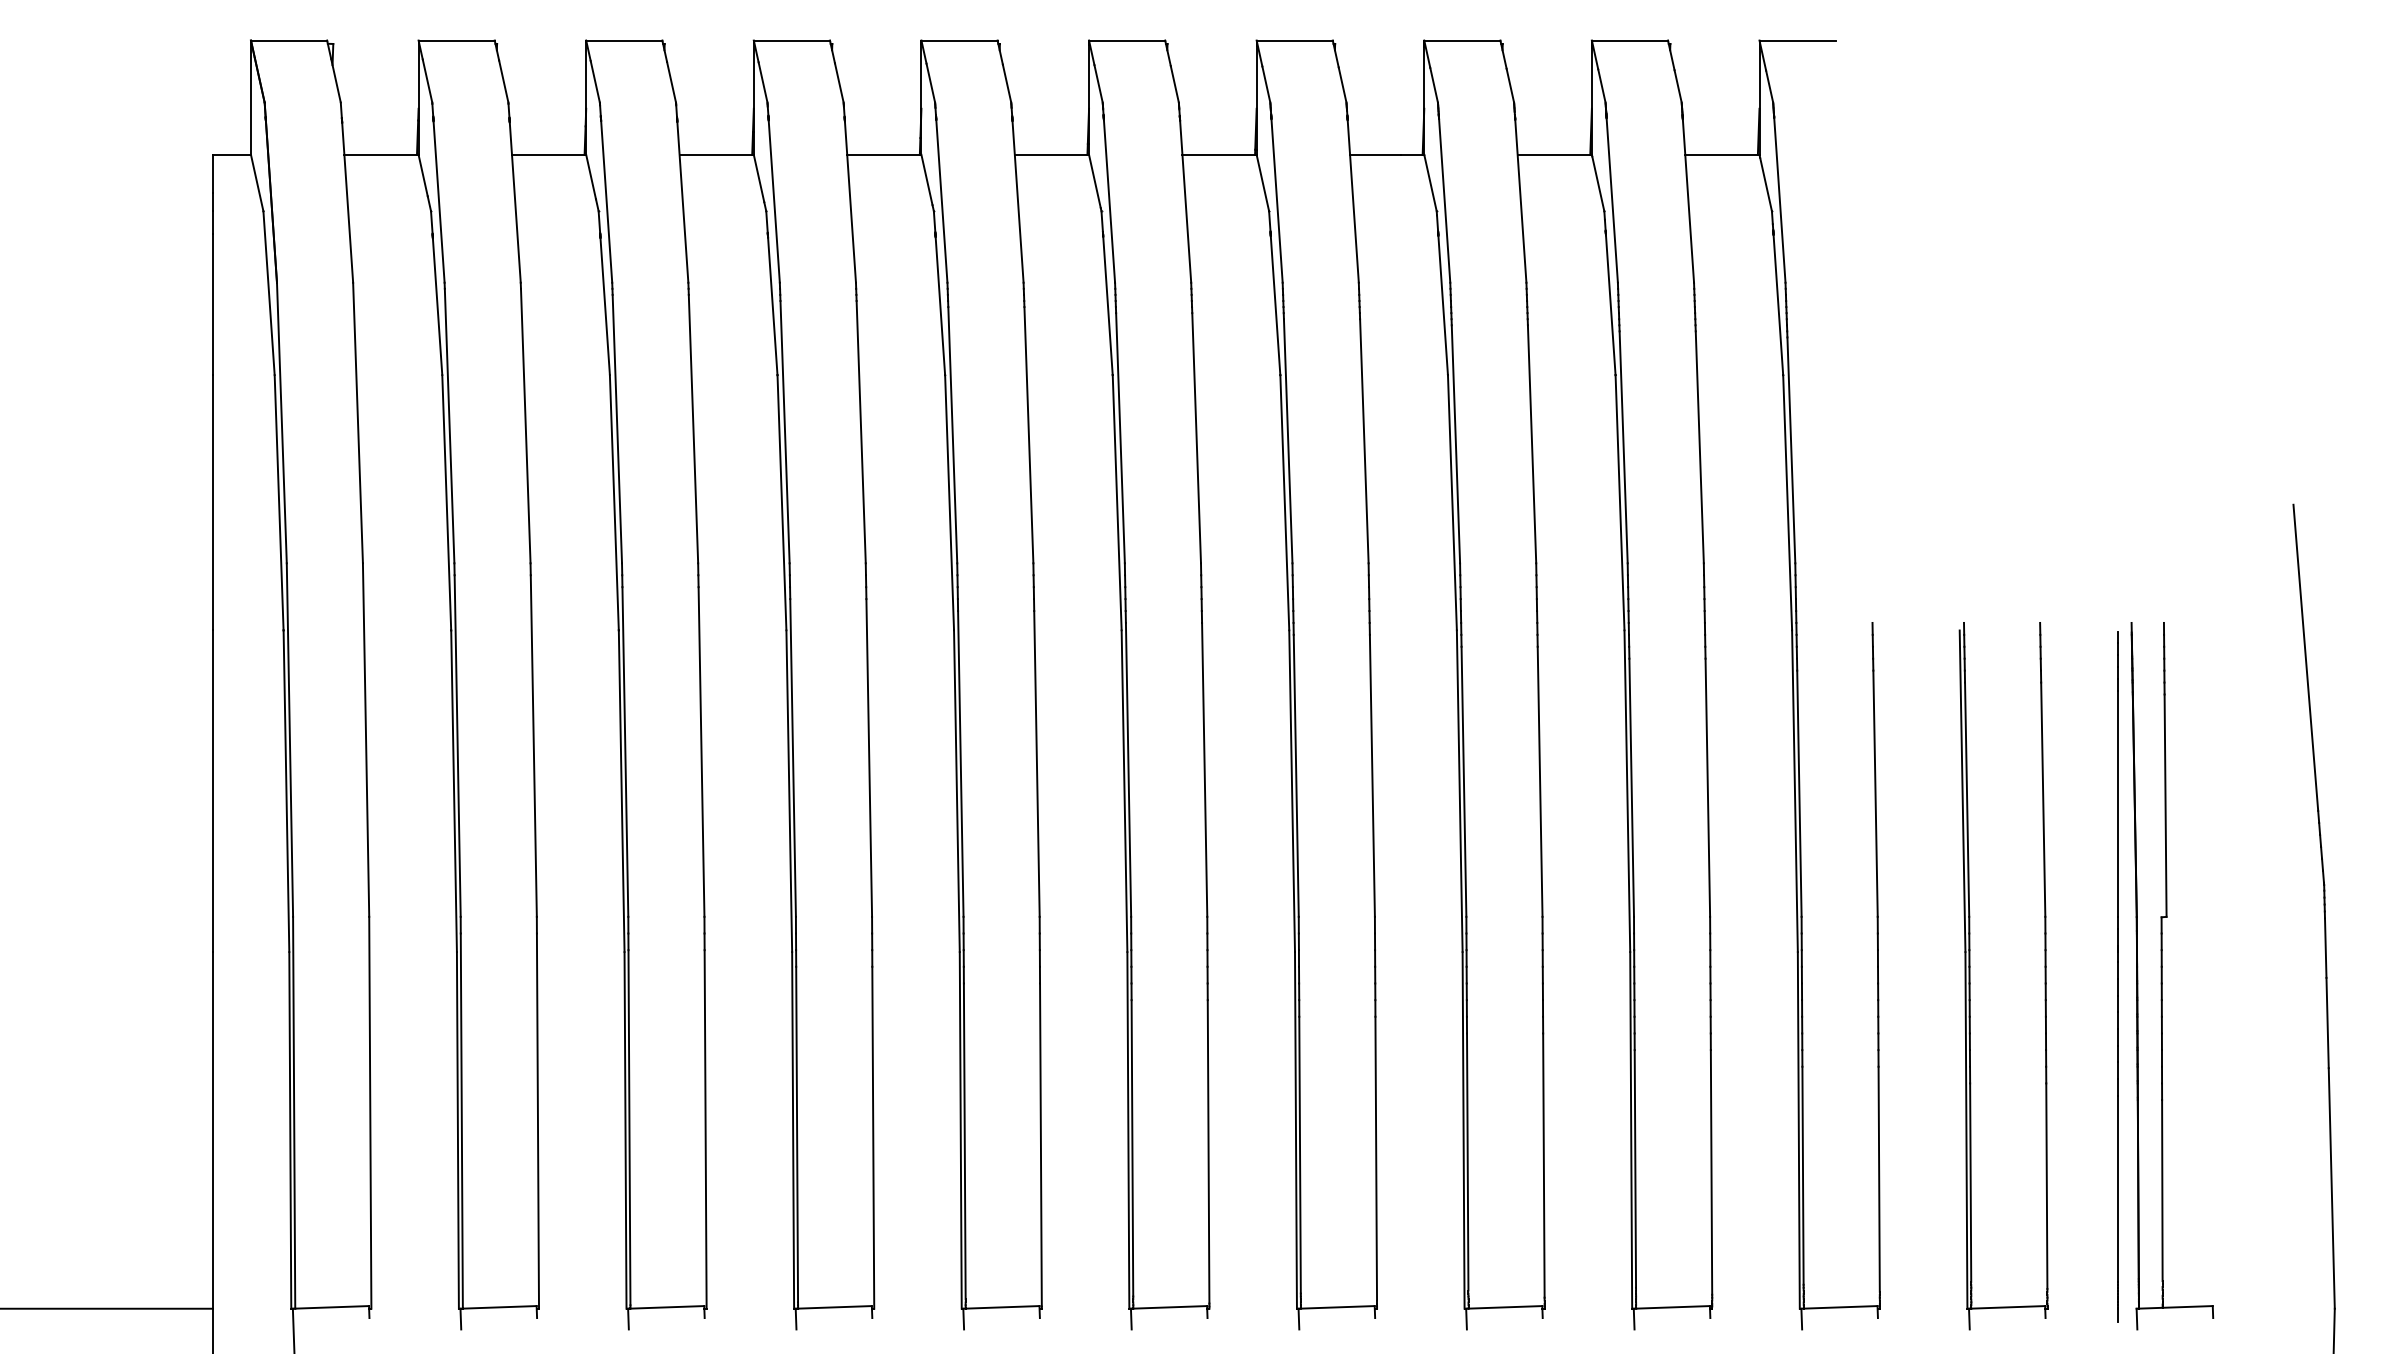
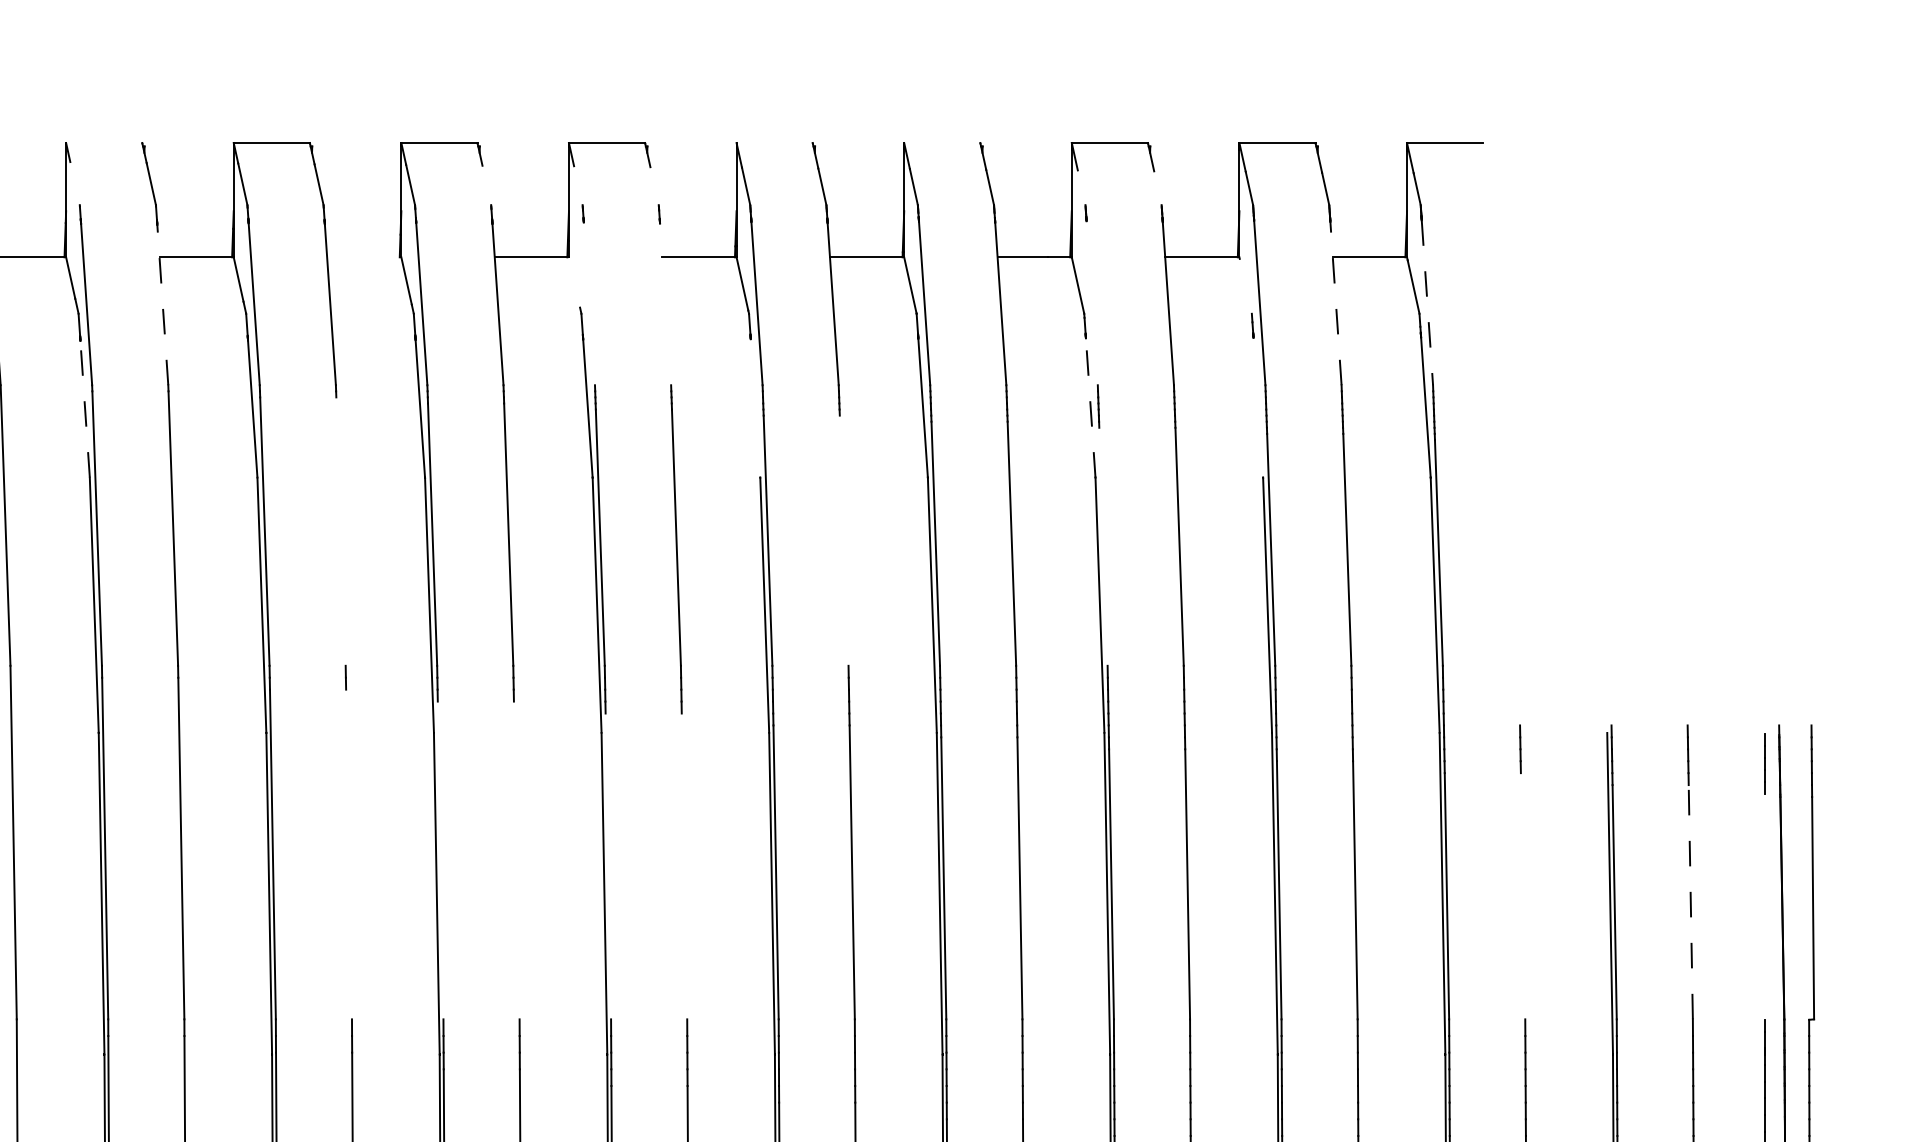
line: (456, 40) -> (104, 143), removed
line: (1127, 40) -> (775, 143), removed
line: (1294, 40) -> (942, 143), removed
line: (427, 80) -> (75, 183), removed
line: (838, 82) -> (486, 185), removed
line: (930, 82) -> (578, 185), removed
line: (1006, 83) -> (654, 186), removed
line: (1433, 84) -> (1081, 187), removed
line: (1510, 85) -> (1158, 188), removed
line: (716, 154) -> (364, 257), removed
line: (926, 179) -> (574, 282), removed
line: (1598, 183) -> (1246, 286), removed
line: (1444, 200) -> (1092, 303), removed
line: (1779, 200) -> (1427, 303), solid -> dashed
line: (941, 201) -> (589, 304), removed
line: (1017, 201) -> (665, 304), removed
line: (1688, 201) -> (1336, 304), solid -> dashed
line: (515, 202) -> (163, 305), solid -> dashed
line: (1107, 305) -> (755, 408), removed
line: (1443, 305) -> (1091, 408), solid -> dashed
line: (1610, 305) -> (1258, 408), removed
line: (437, 306) -> (85, 409), solid -> dashed
line: (693, 428) -> (341, 531), removed
line: (1196, 438) -> (844, 541), removed
line: (1455, 444) -> (1103, 547), removed
line: (701, 751) -> (349, 854), removed
line: (792, 757) -> (440, 860), removed
line: (869, 757) -> (517, 860), removed
line: (960, 763) -> (608, 866), removed
line: (1036, 763) -> (684, 866), removed
line: (1875, 793) -> (1523, 896), removed
line: (2043, 799) -> (1691, 902), solid -> dashed
line: (2117, 804) -> (1765, 907), removed

